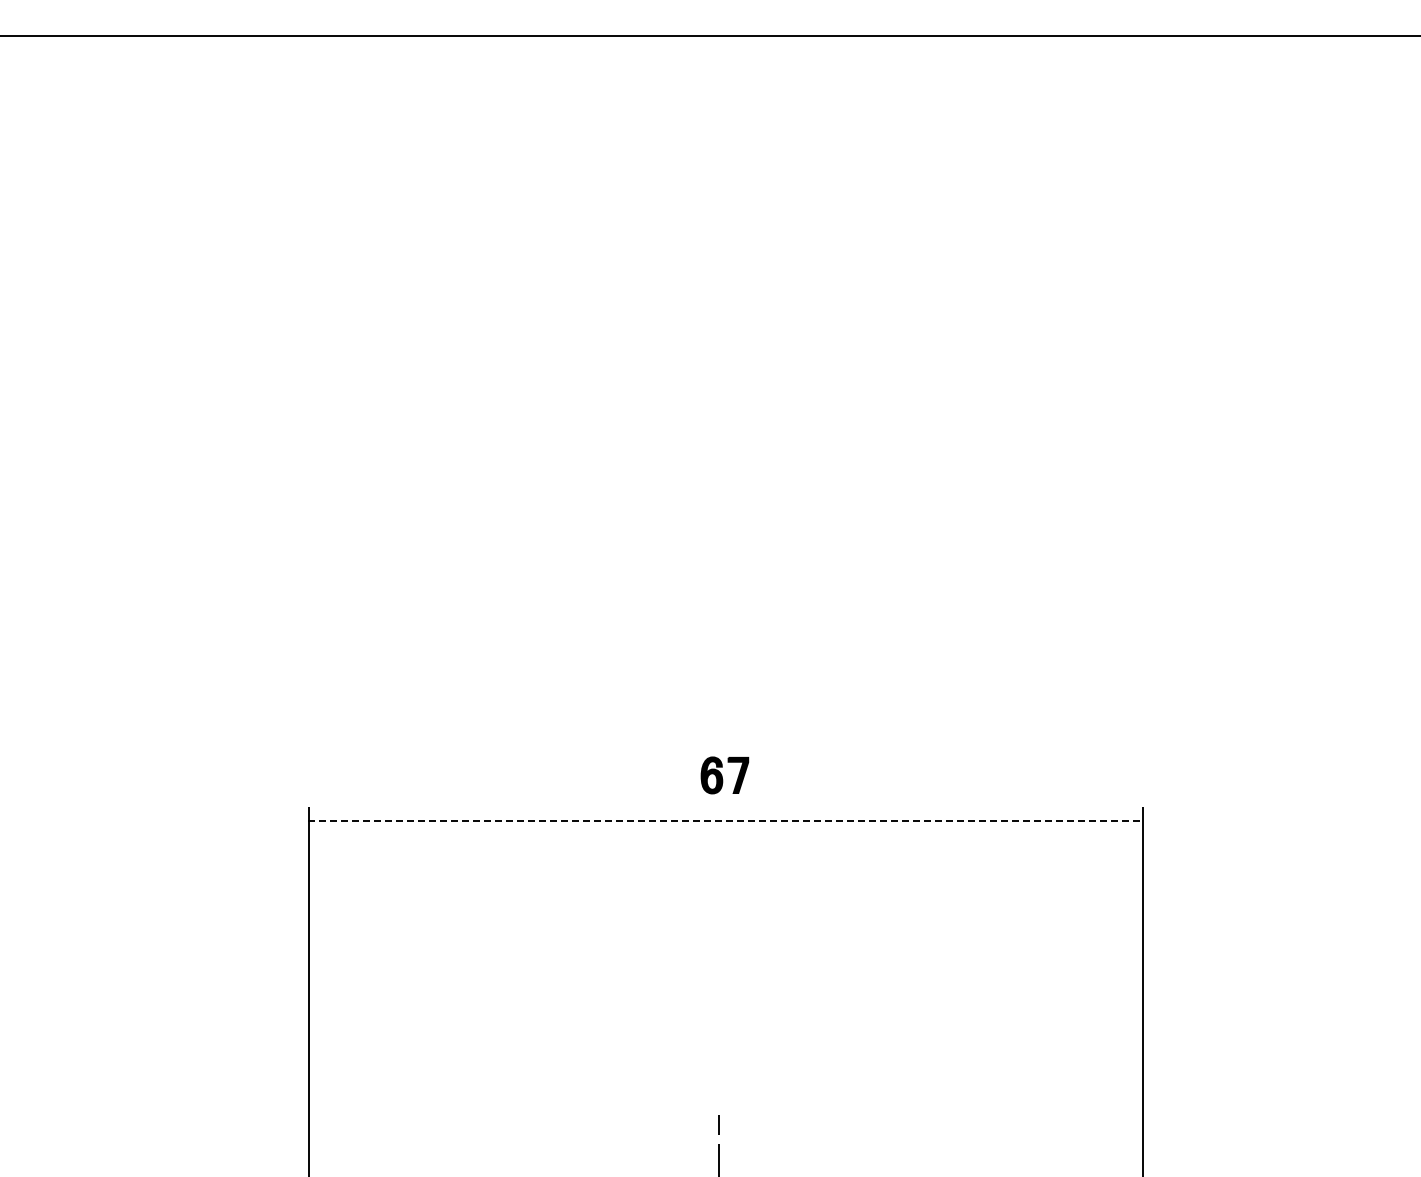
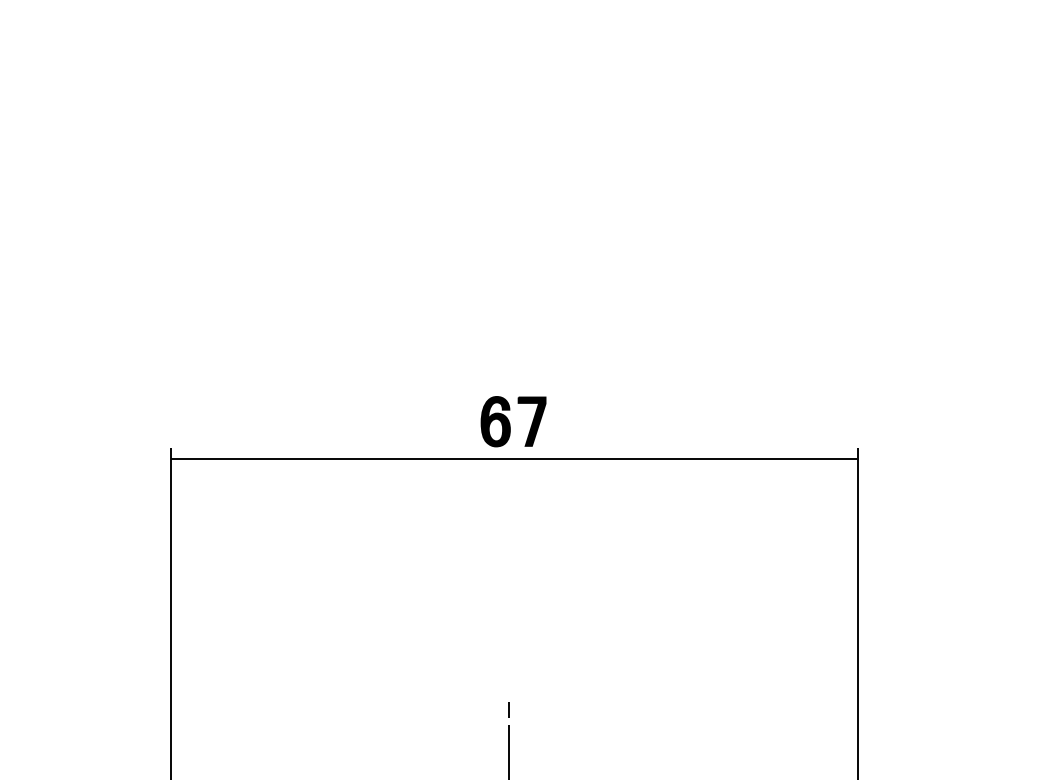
part: (724, 775) -> (513, 421), size x1.67
line: (725, 820) -> (514, 458), dashed -> solid

